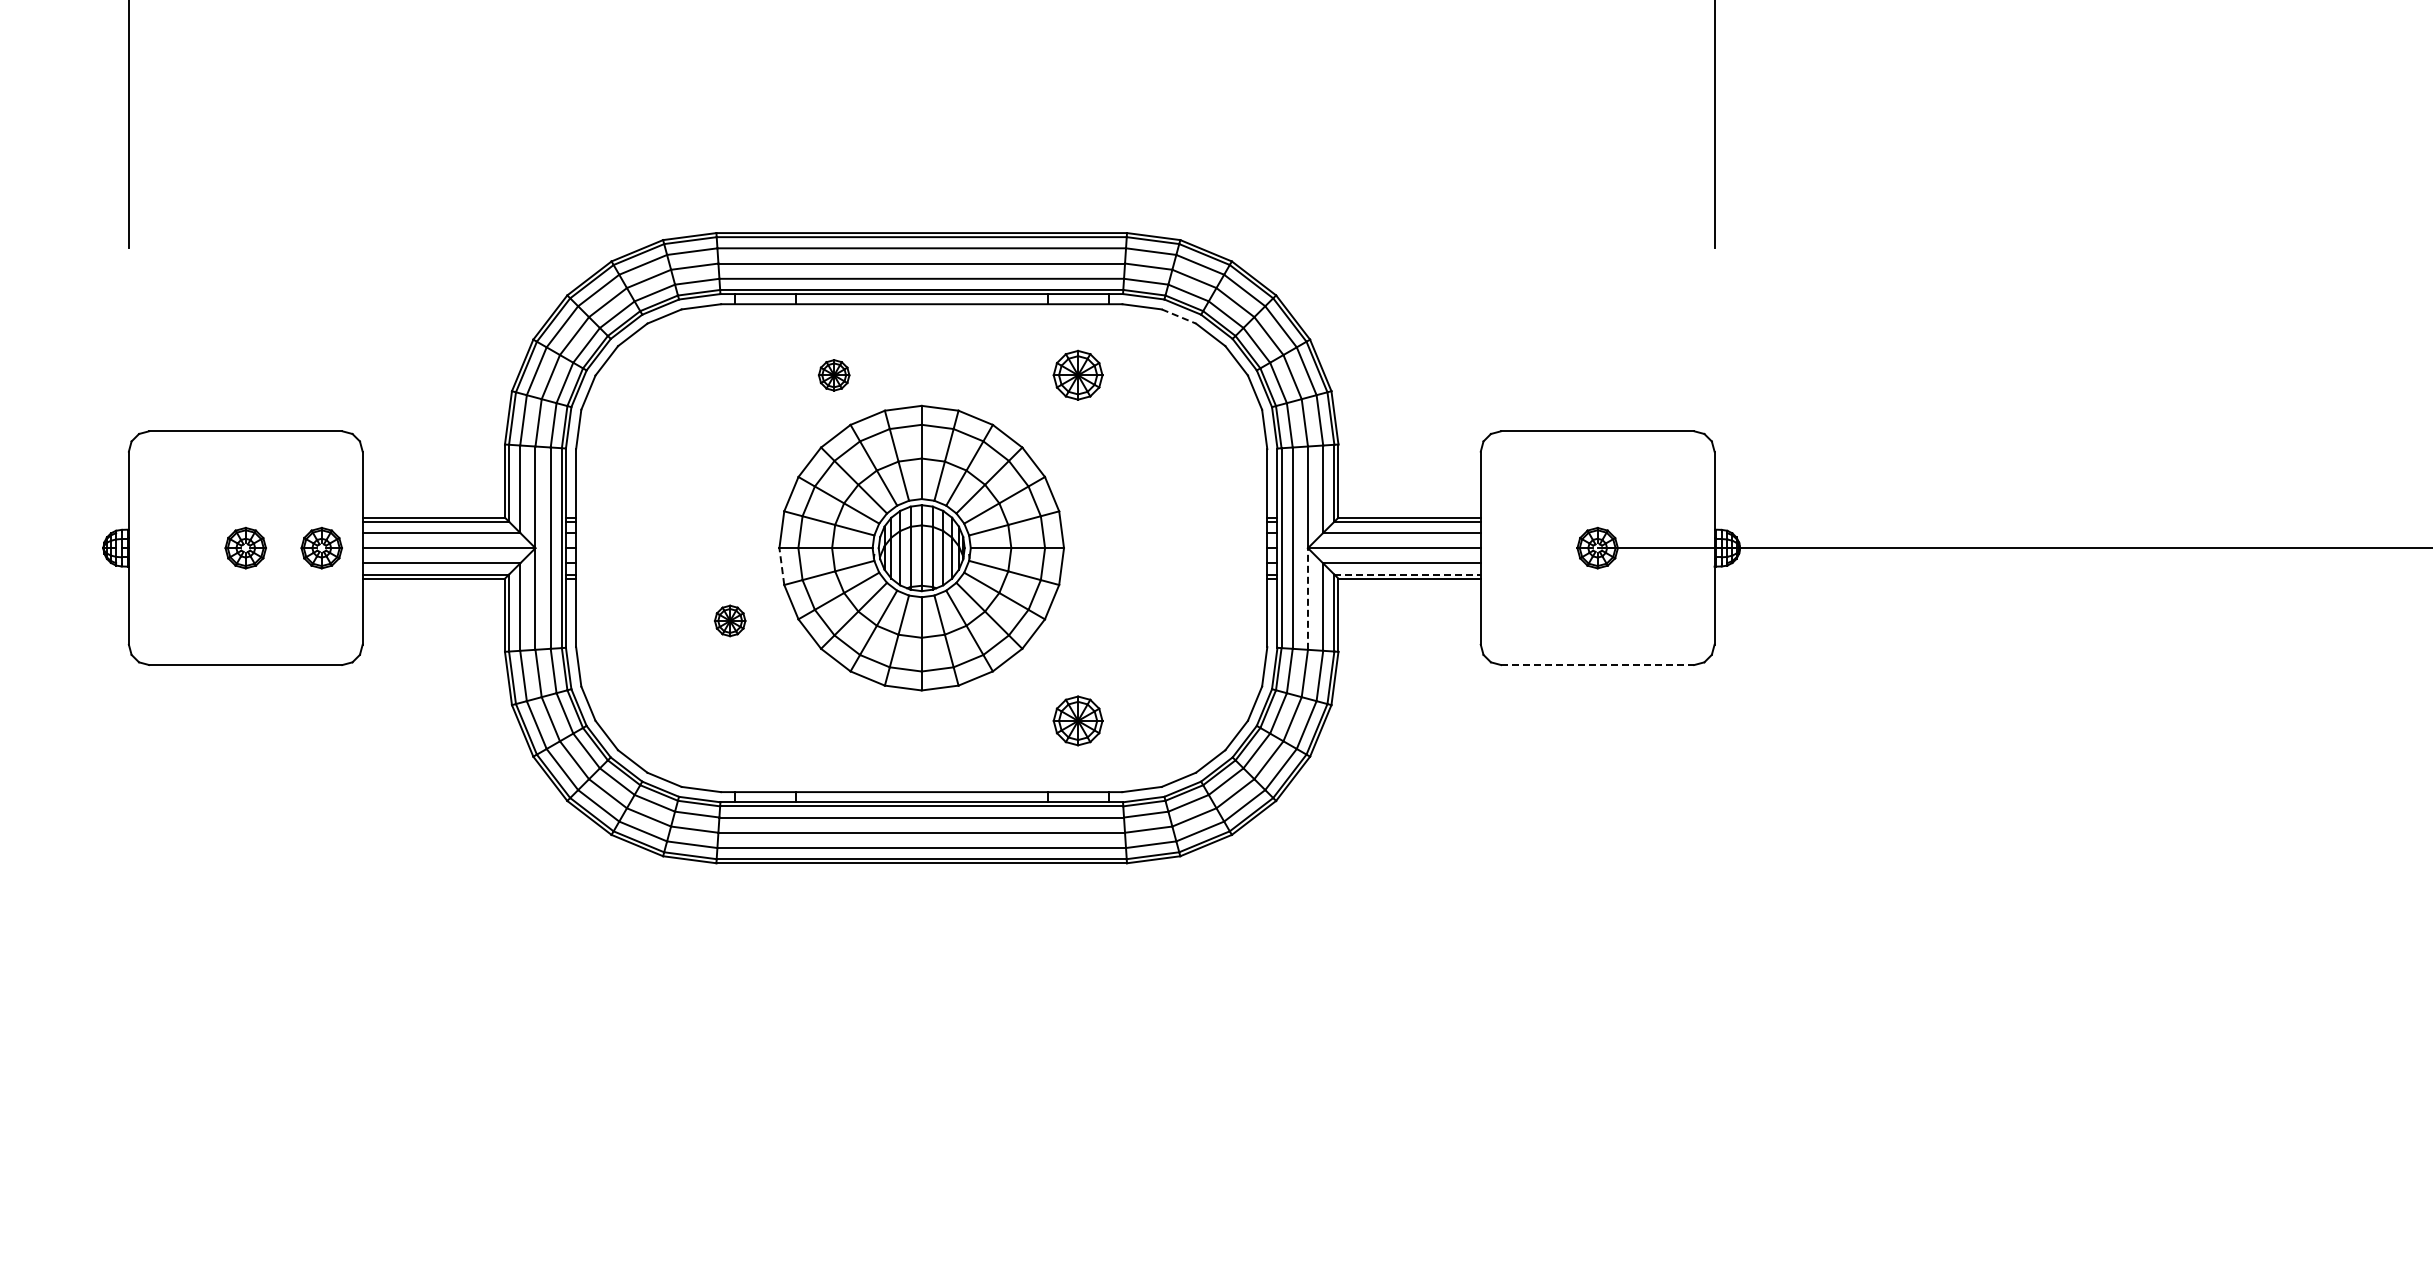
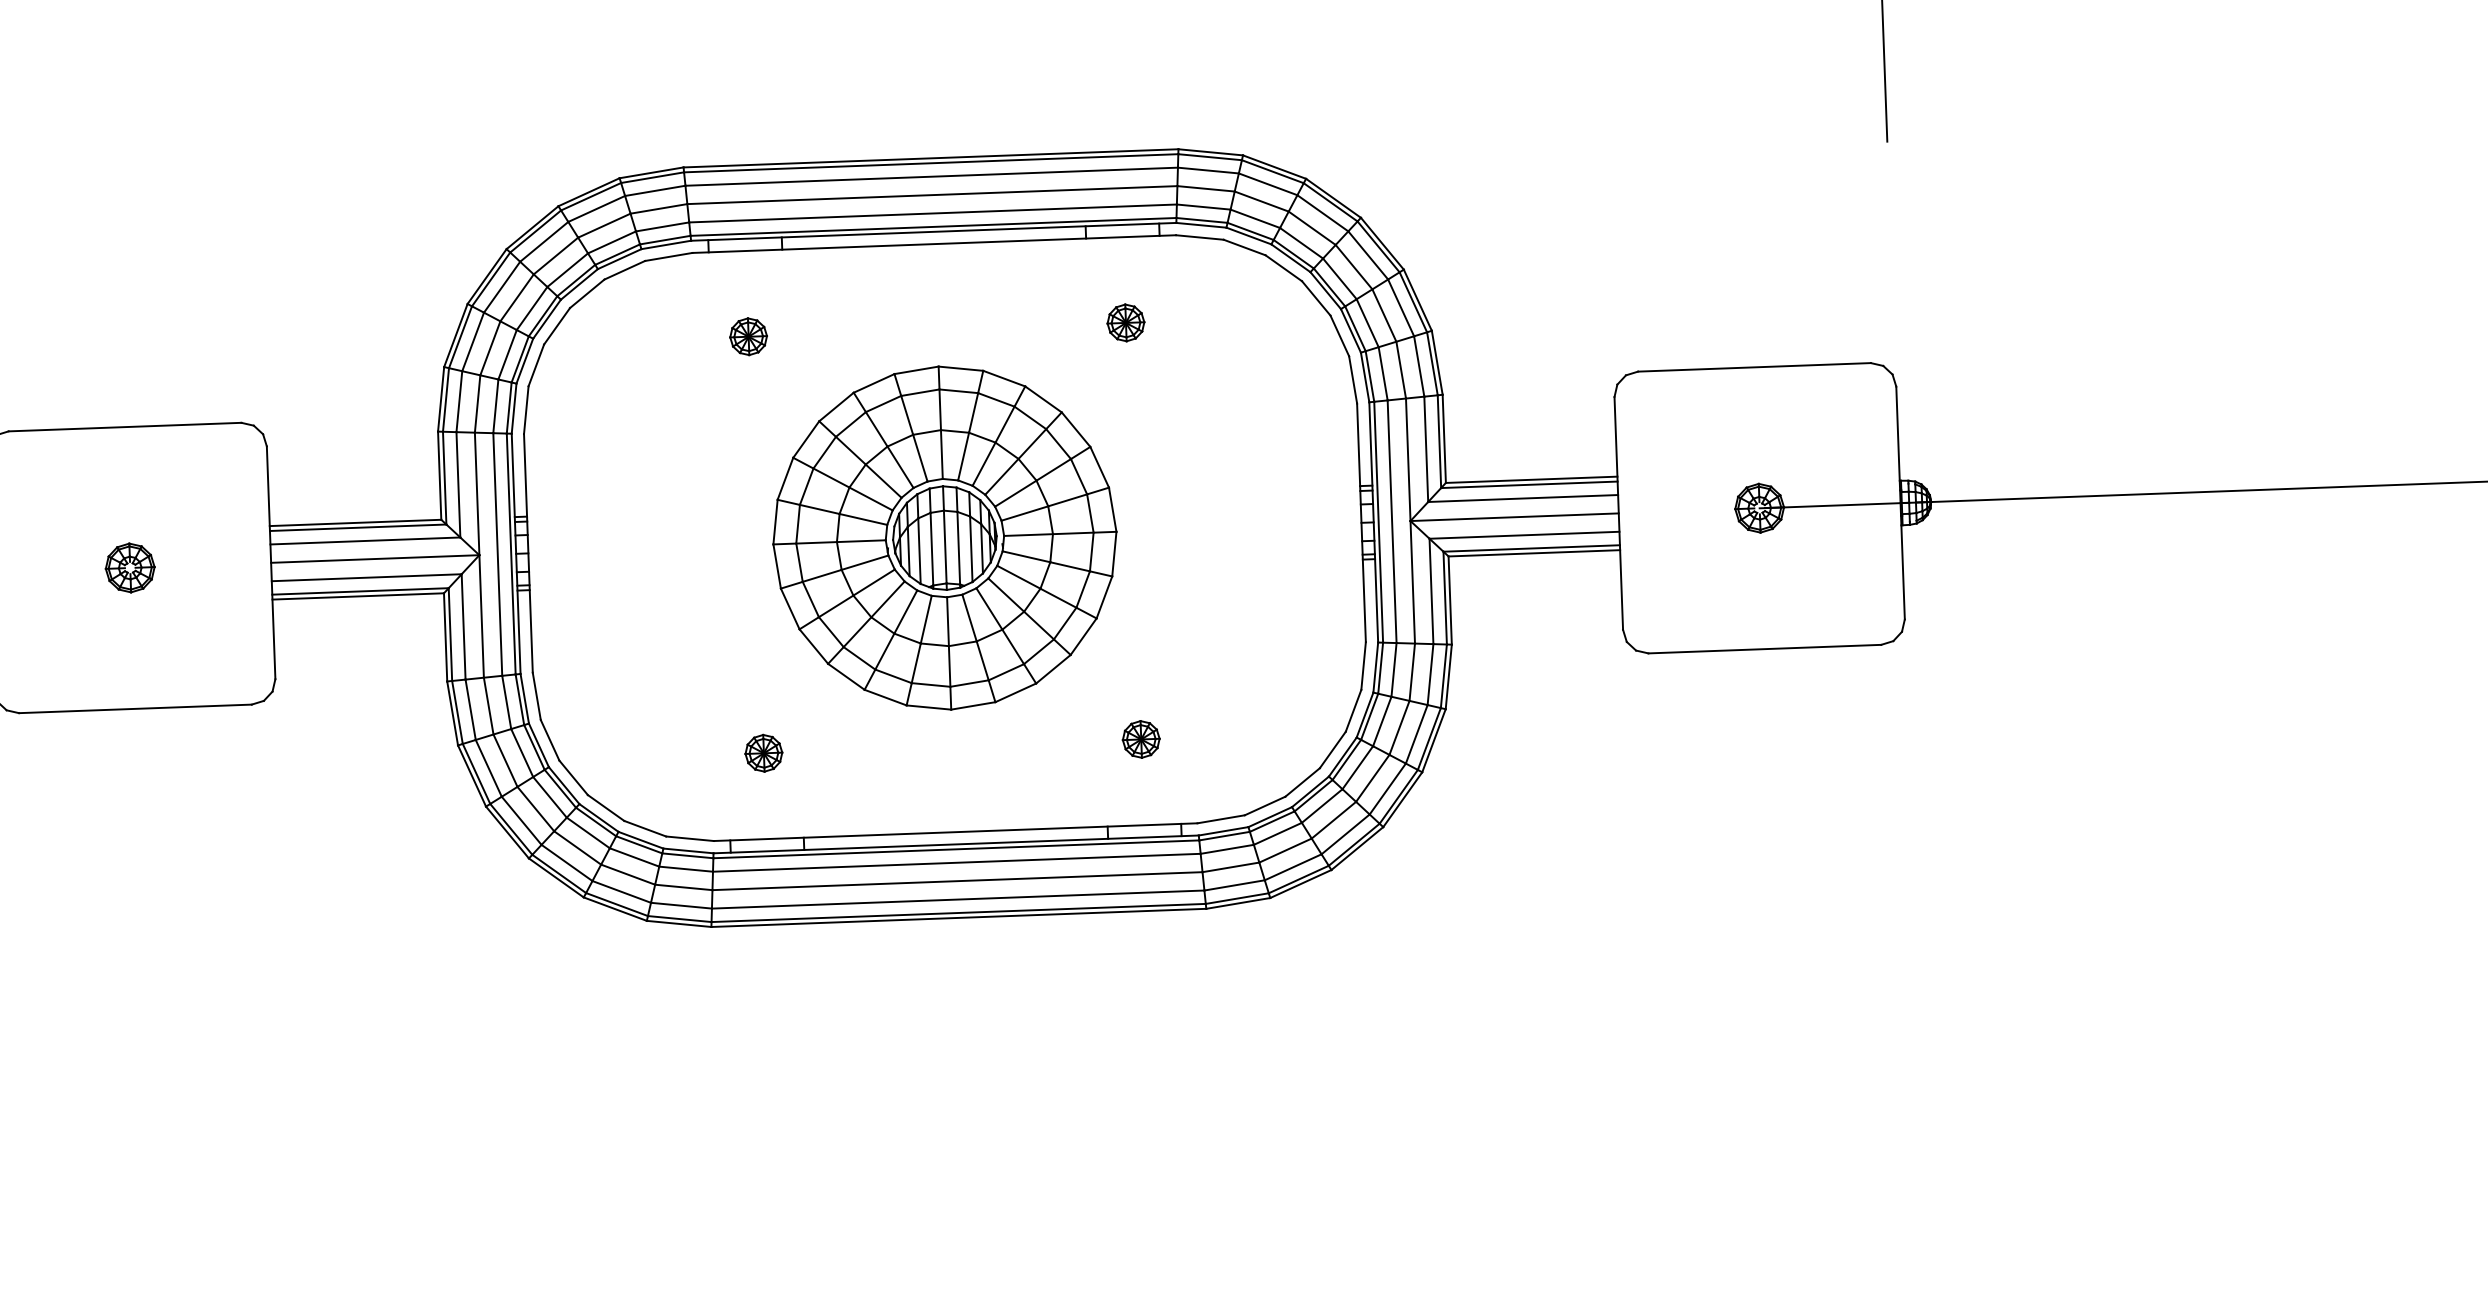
line: (1178, 316) -> (1244, 247), dashed -> solid
part: (833, 375) -> (747, 336), moved
part: (1078, 375) -> (1126, 323), size x0.62
part: (321, 547) -> (221, 563), removed
line: (781, 566) -> (776, 566), dashed -> solid
line: (1408, 574) -> (1532, 548), dashed -> solid
line: (1307, 599) -> (1412, 582), dashed -> solid
part: (730, 620) -> (764, 752), moved
line: (1597, 665) -> (1764, 649), dashed -> solid
part: (1078, 720) -> (1141, 738), size x0.62

